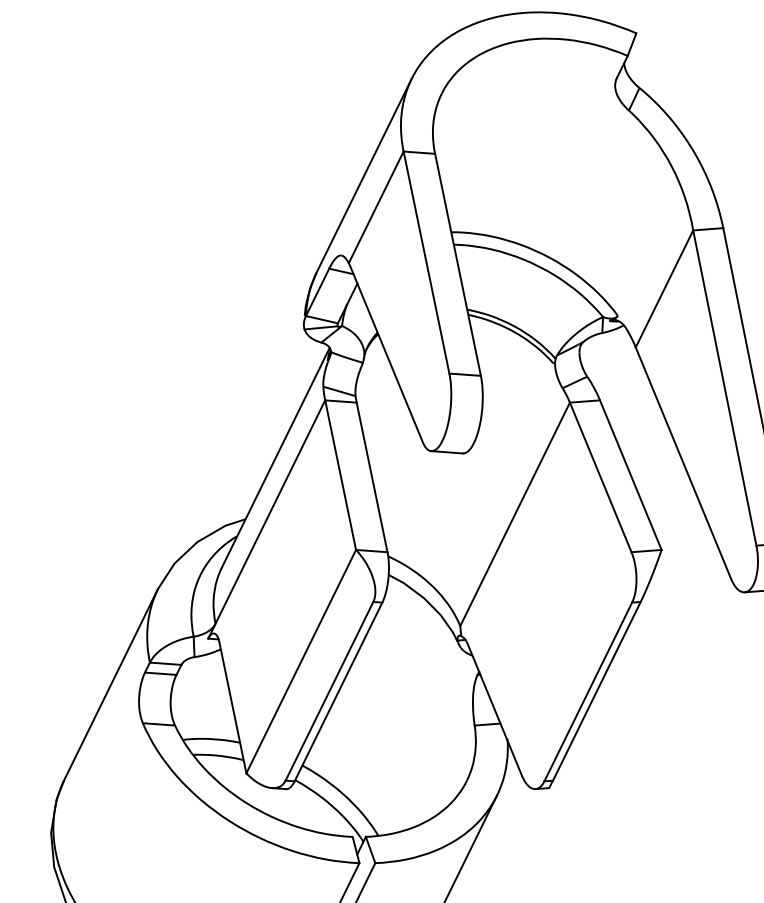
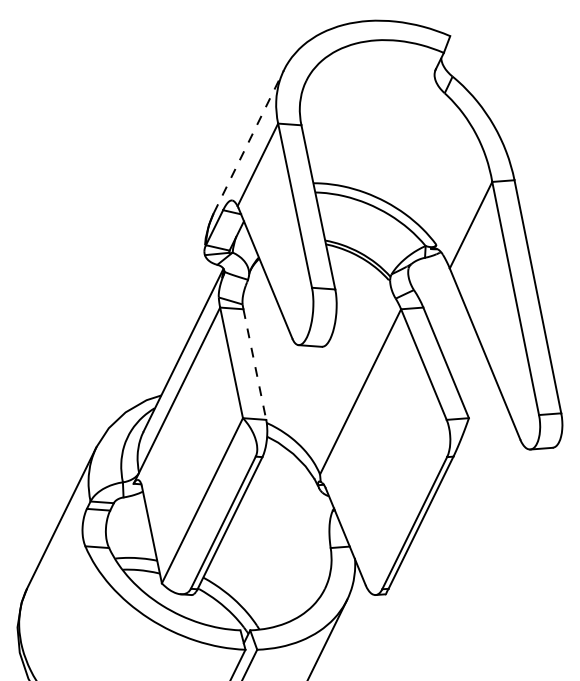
line: (363, 175) -> (248, 141), solid -> dashed
line: (371, 478) -> (254, 365), solid -> dashed

